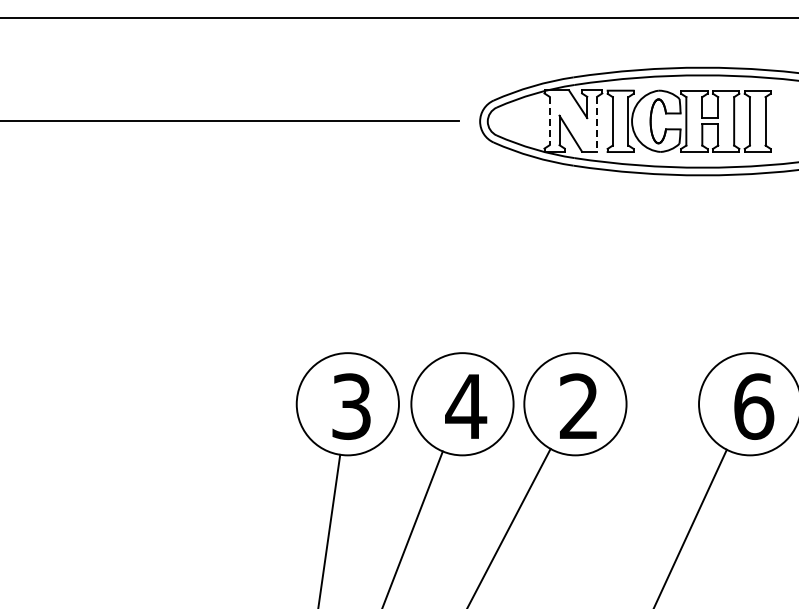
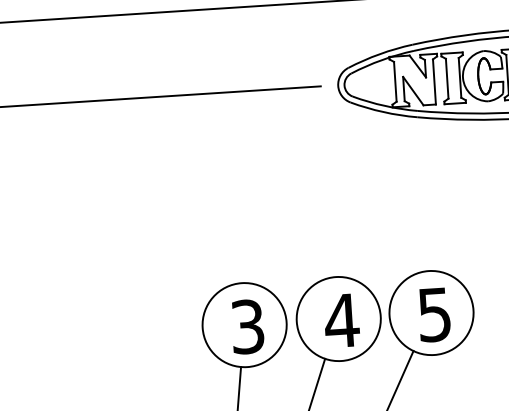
line: (549, 121) -> (395, 82), dashed -> solid
line: (597, 124) -> (434, 82), dashed -> solid
text: (578, 406) -> (434, 314), 2 -> 5

